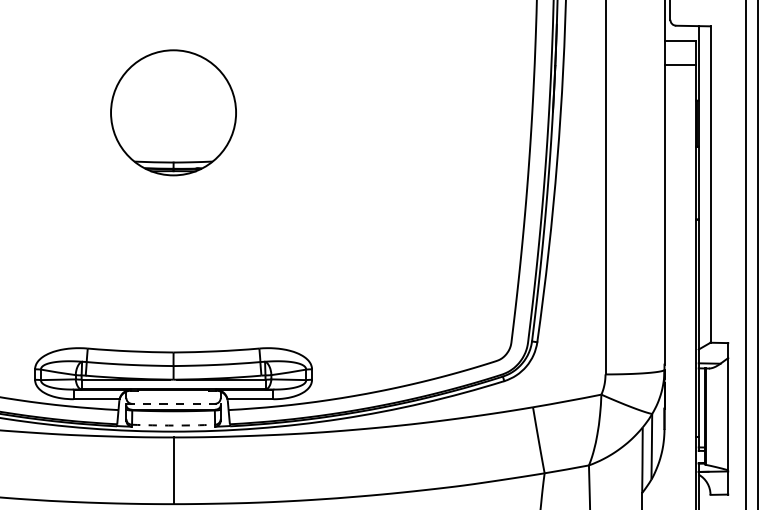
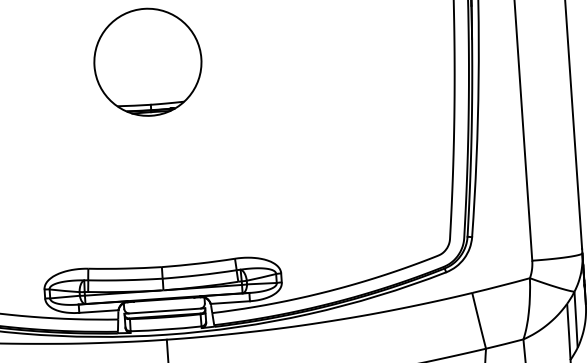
line: (174, 403) -> (165, 310), dashed -> solid
arc: (173, 425) -> (166, 329), dashed -> solid

